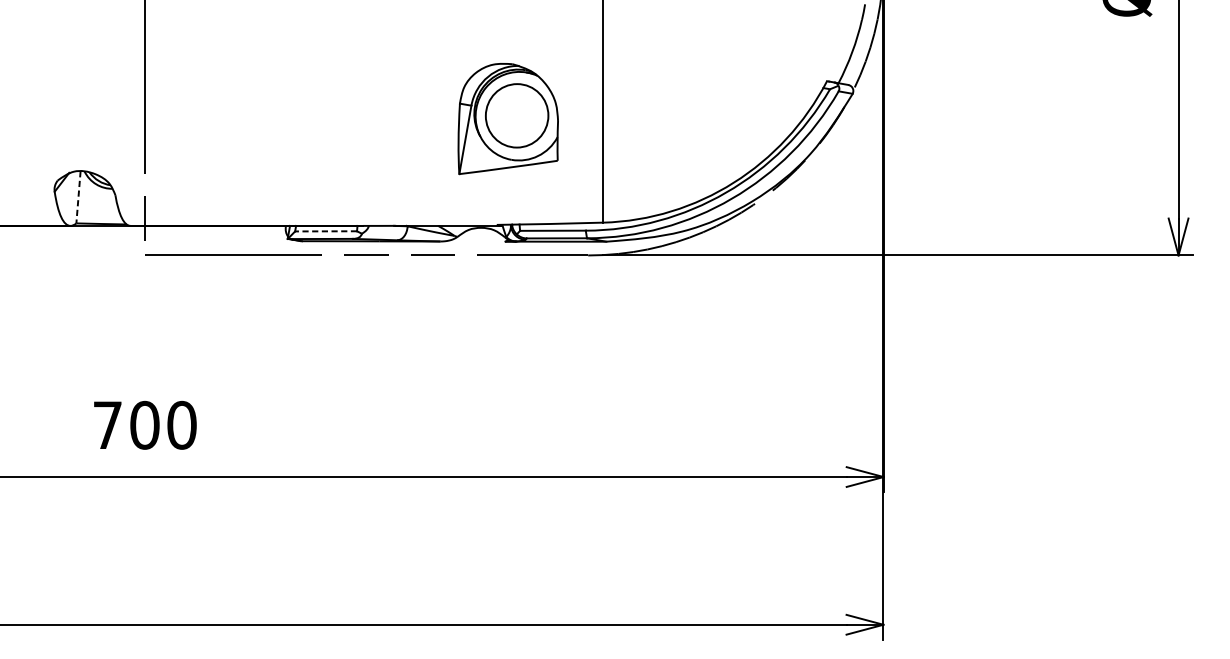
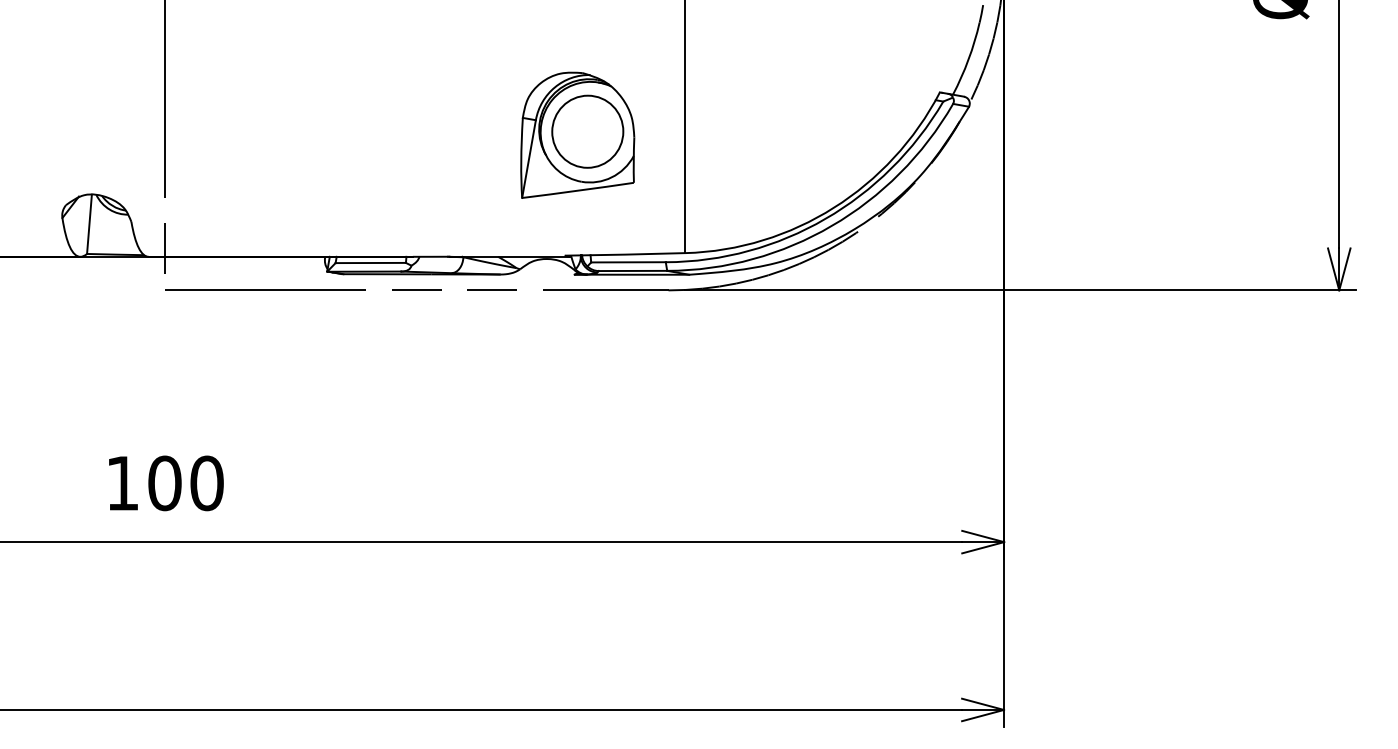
line: (78, 197) -> (89, 224), dashed -> solid
line: (325, 231) -> (370, 263), dashed -> solid
text: (107, 425) -> (122, 483), 700 -> 100

